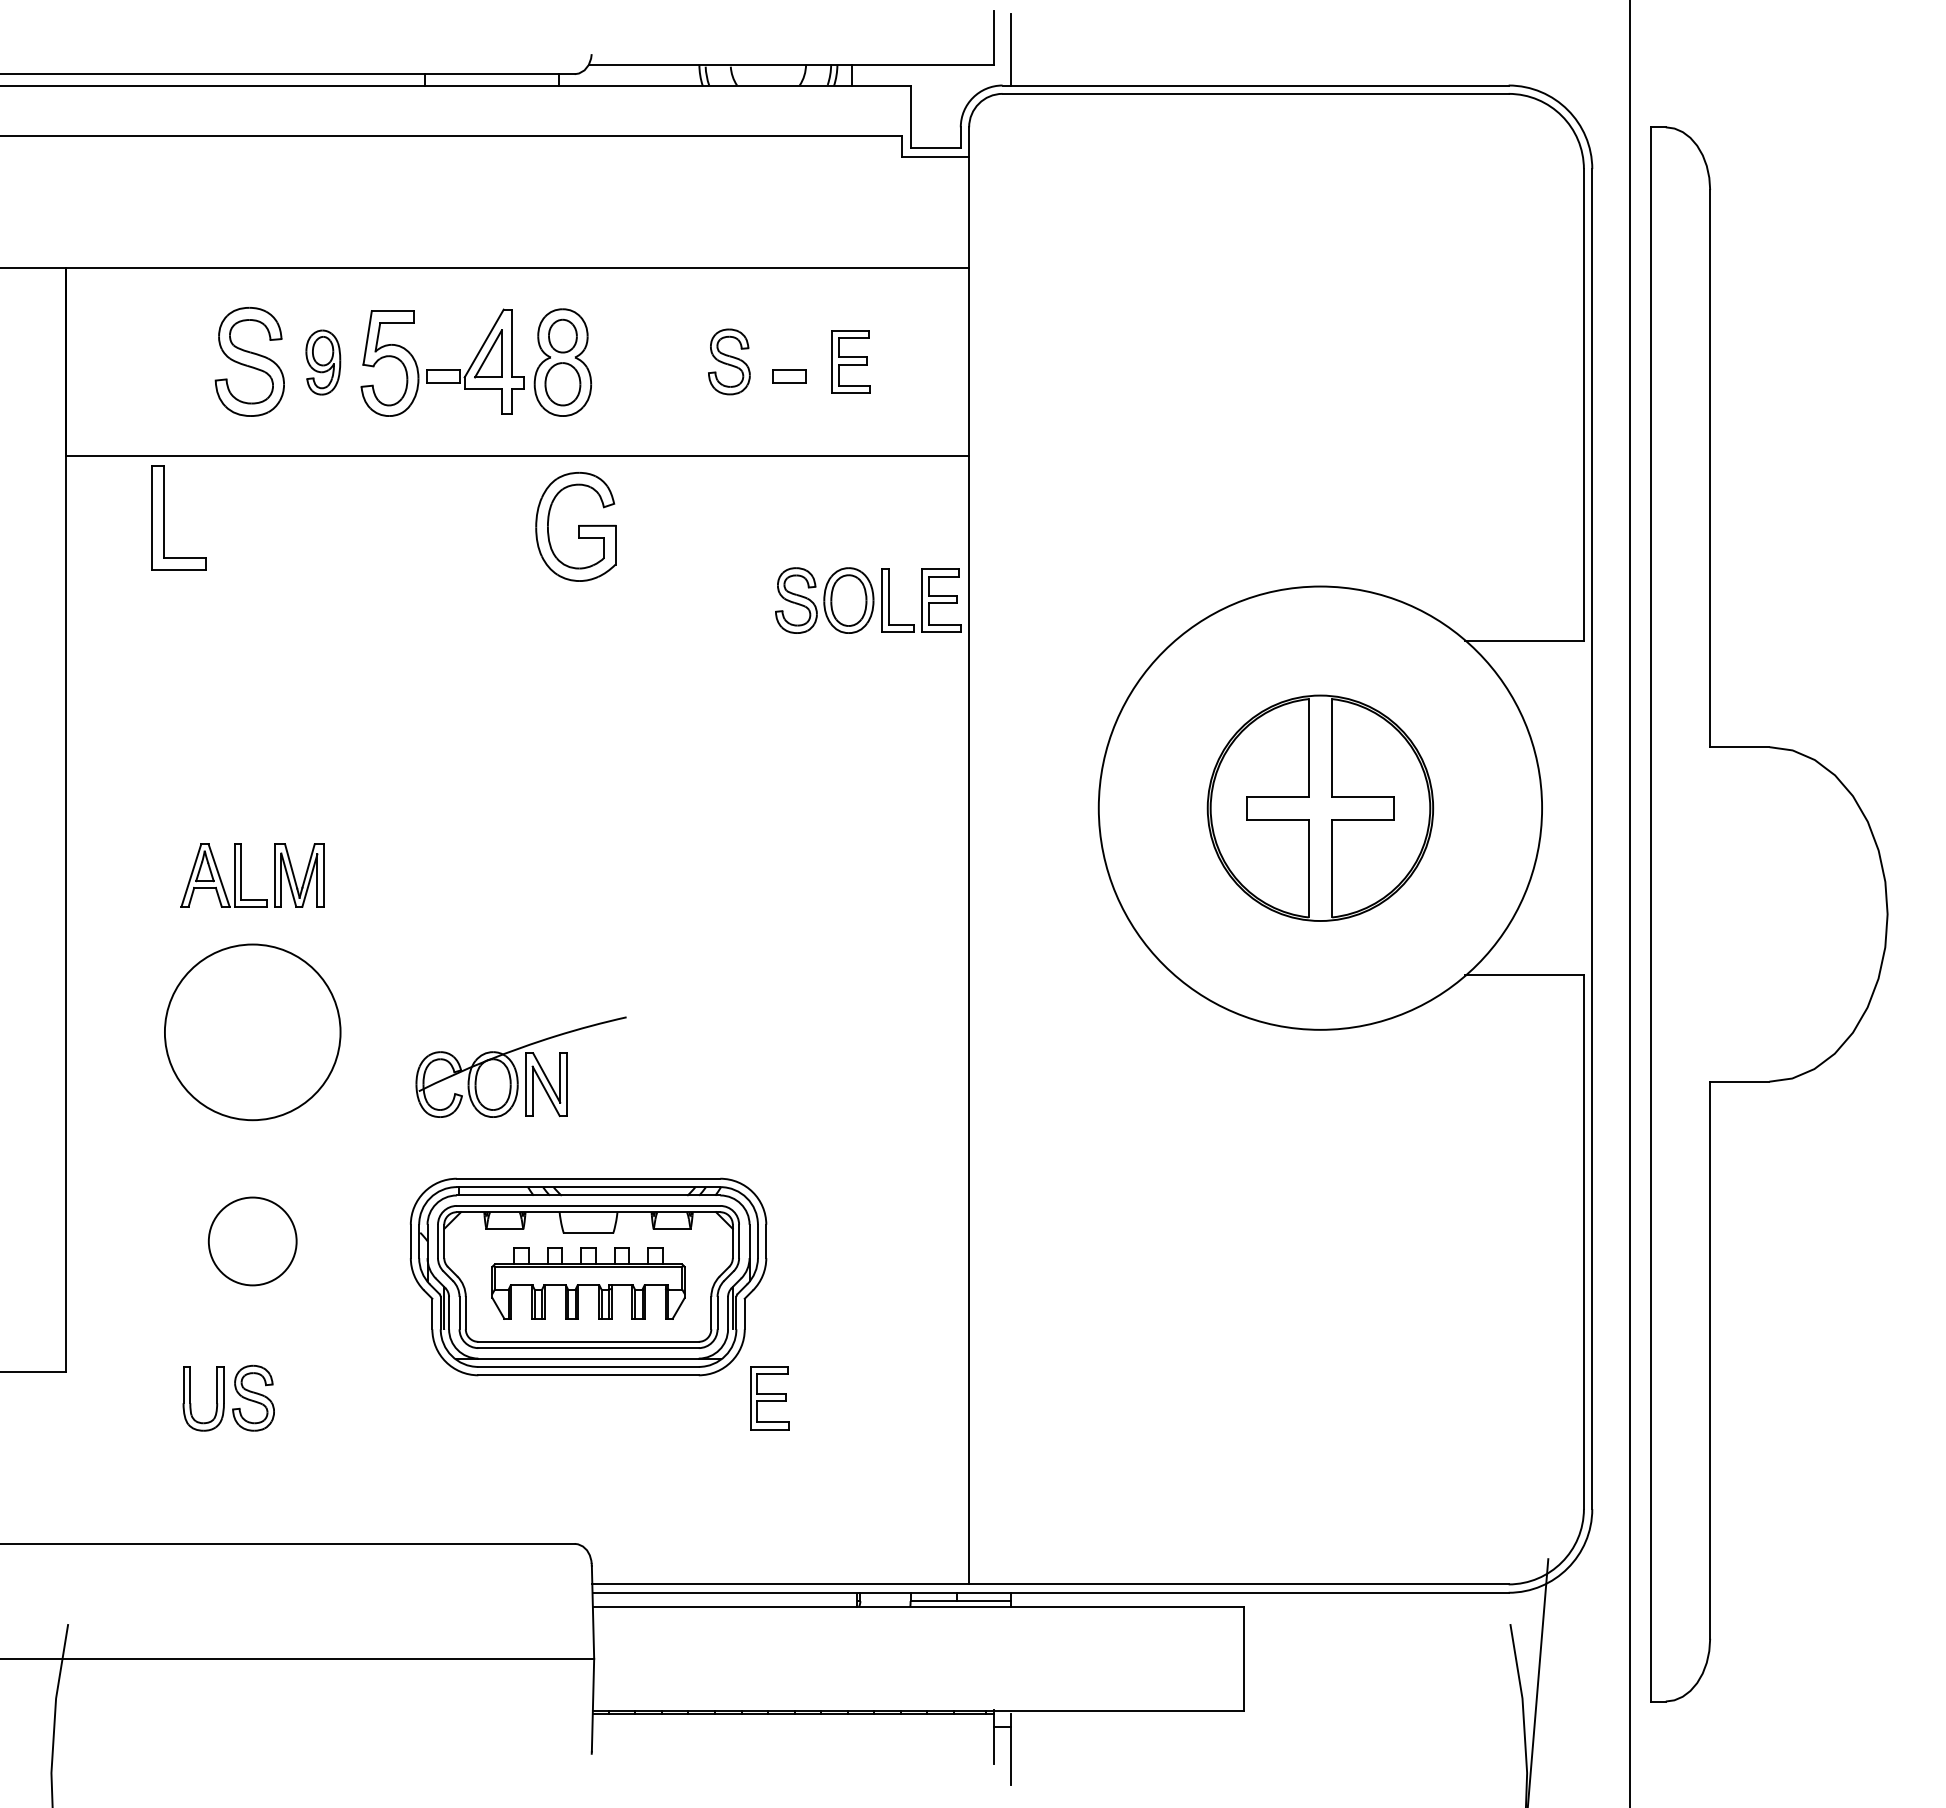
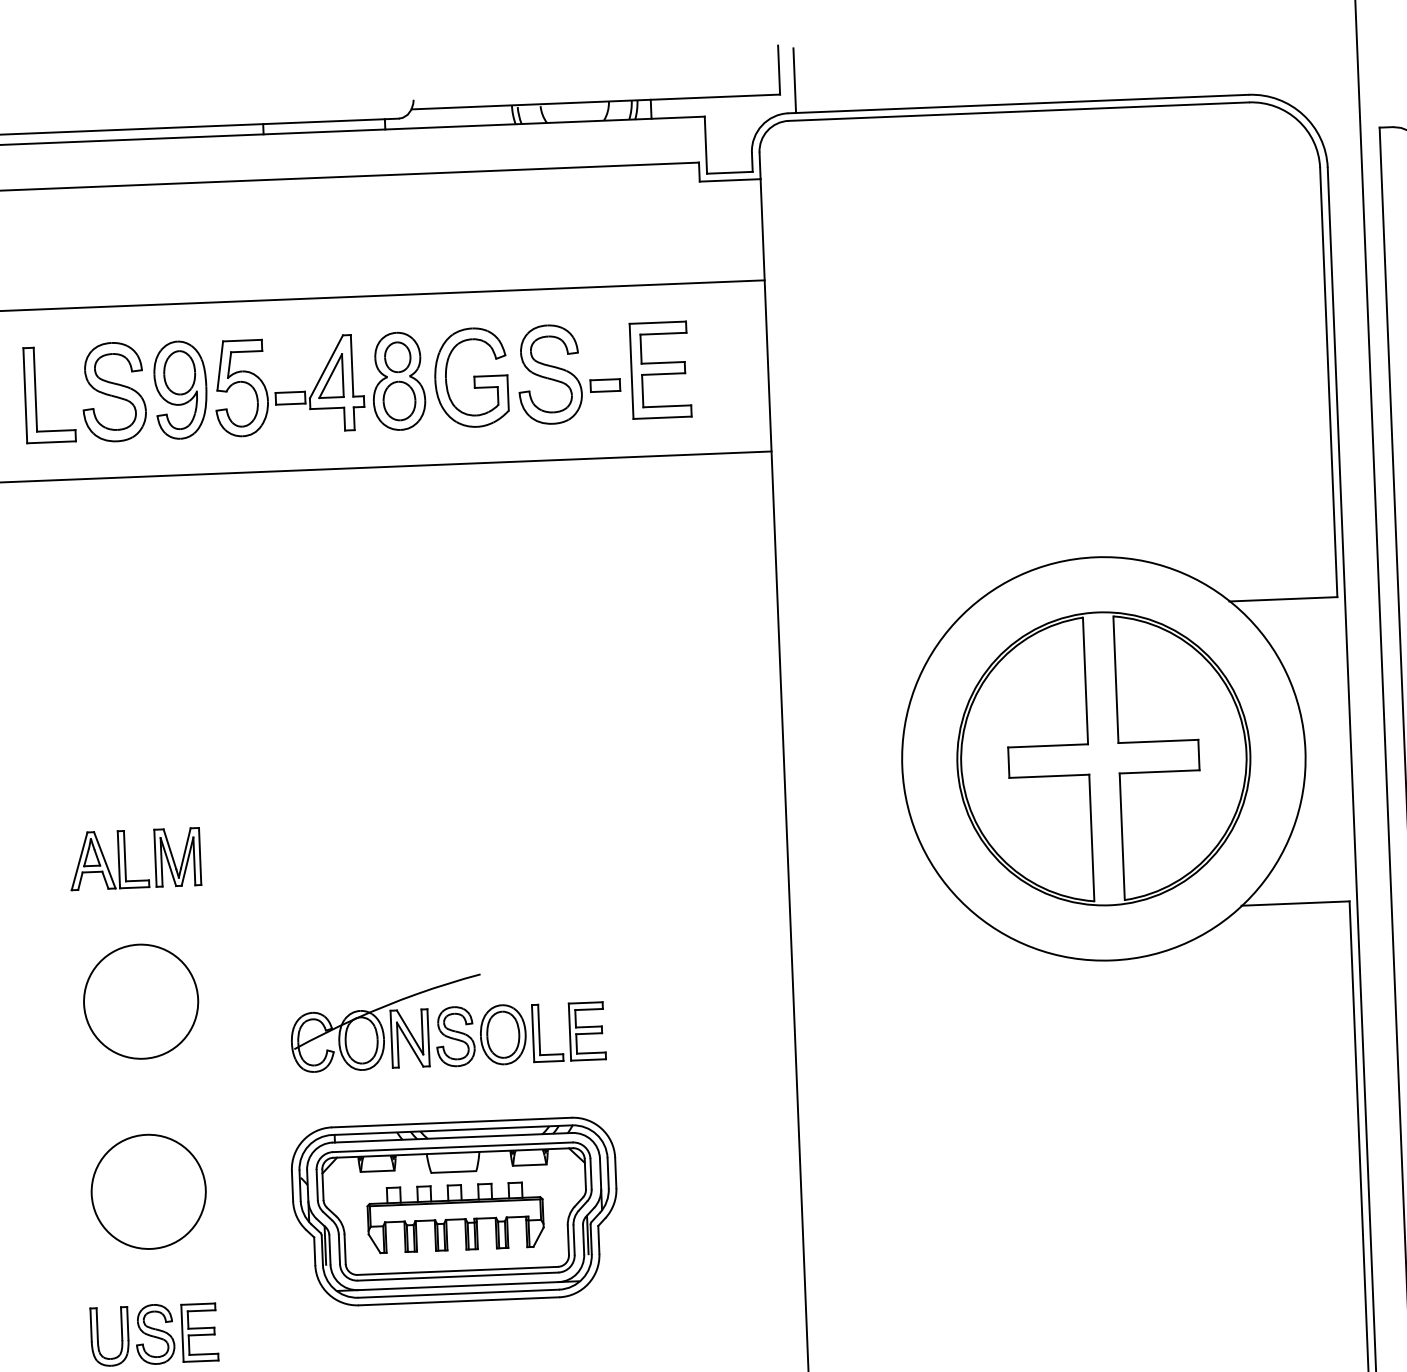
part: (729, 361) -> (550, 374), size x1.67
part: (850, 361) -> (660, 369), size x1.67
part: (323, 362) -> (181, 389), size x1.67
part: (164, 517) -> (36, 394), moved
part: (575, 526) -> (471, 377), moved
part: (868, 600) -> (521, 1033), moved
part: (1320, 808) -> (1103, 759), size x1.43
circle: (252, 1032) -> (140, 1001), size x0.71
circle: (252, 1241) -> (148, 1191), size x1.43
part: (769, 1398) -> (199, 1332), moved

